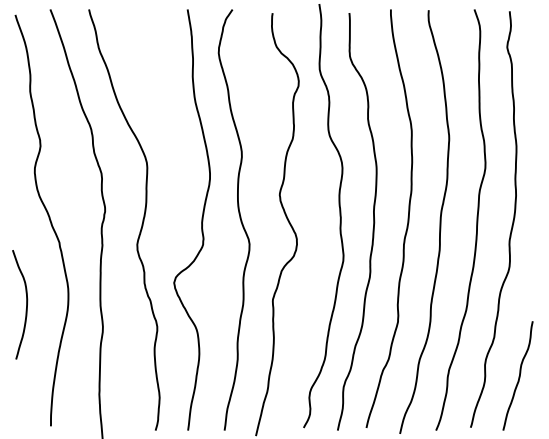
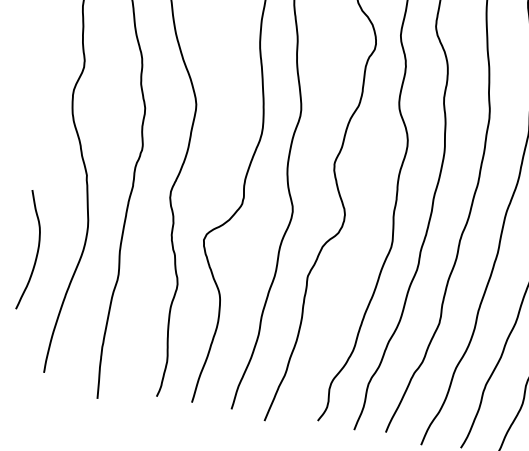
curve: (26, 304) -> (37, 251), moved

